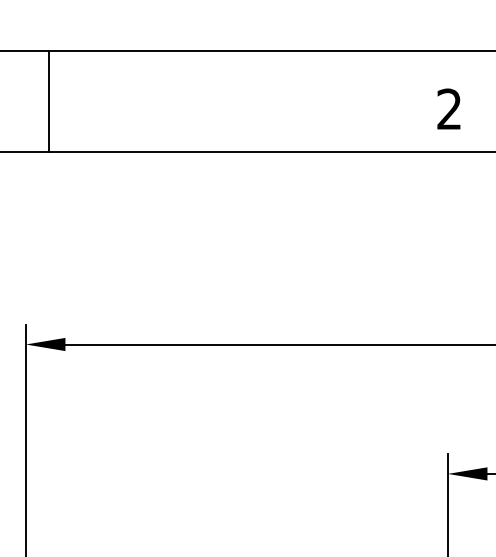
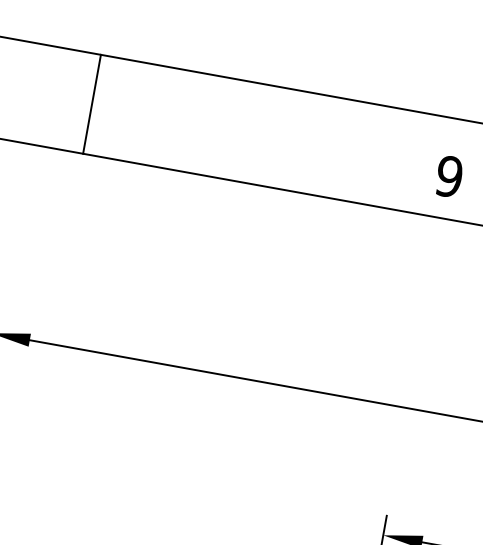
line: (48, 101) -> (91, 104), moved
text: (449, 109) -> (449, 176), 2 -> 9

